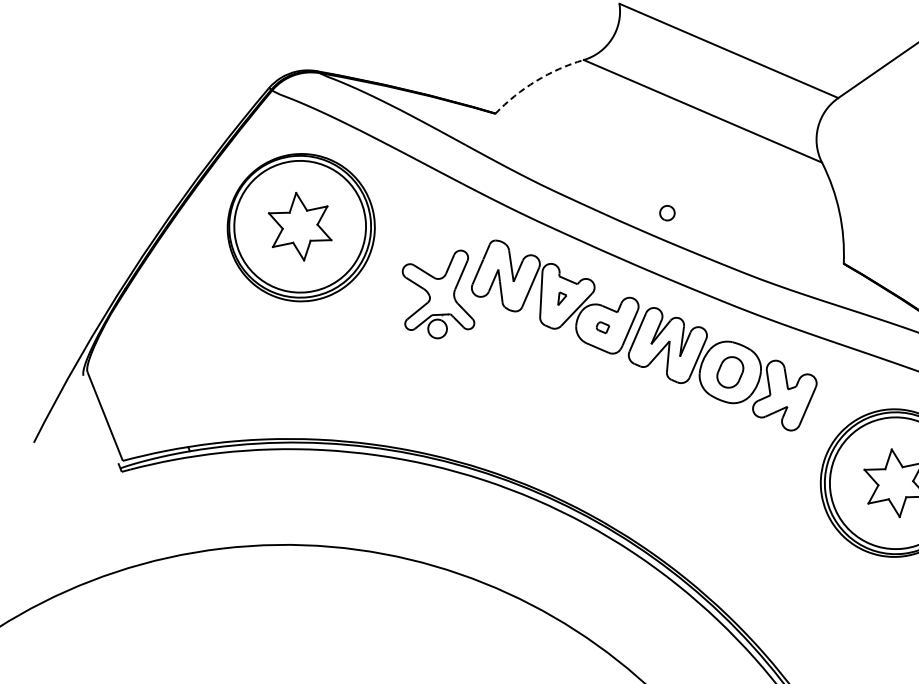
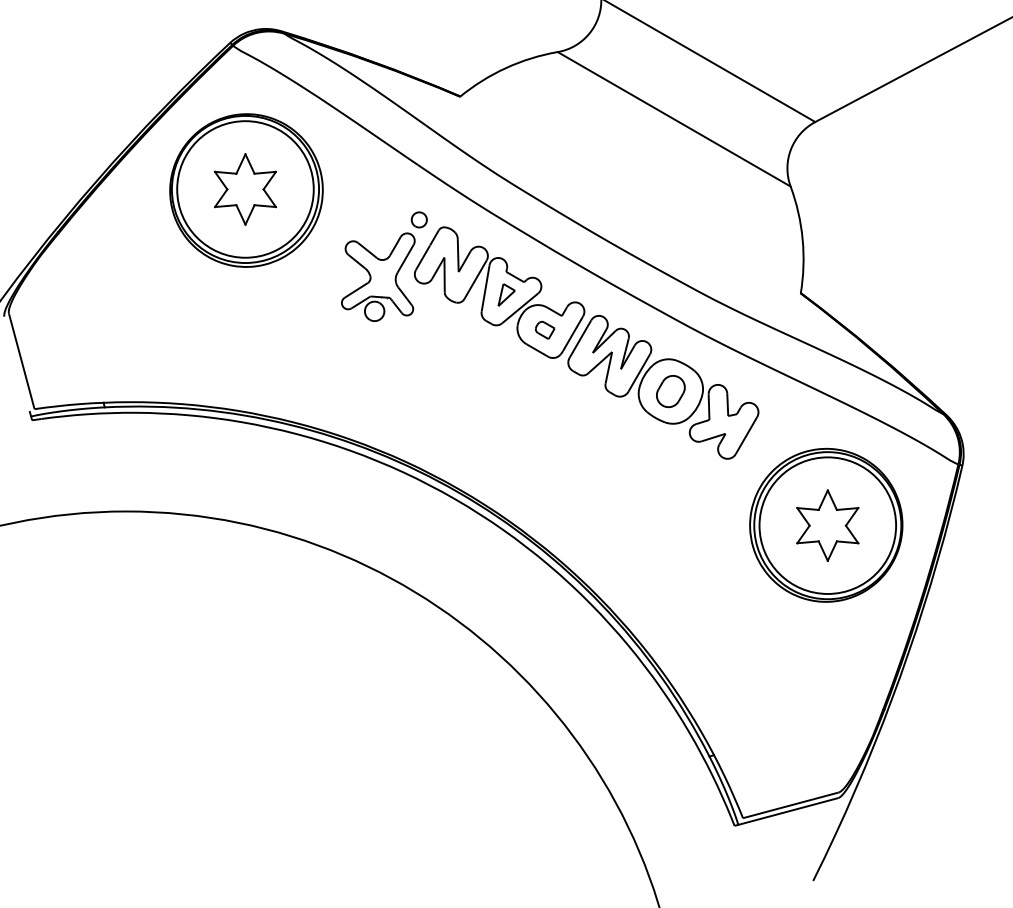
arc: (536, 81) -> (506, 68), dashed -> solid
part: (666, 212) -> (418, 219), moved
part: (561, 297) -> (506, 294), size x1.67
part: (603, 327) -> (545, 329), size x1.43

